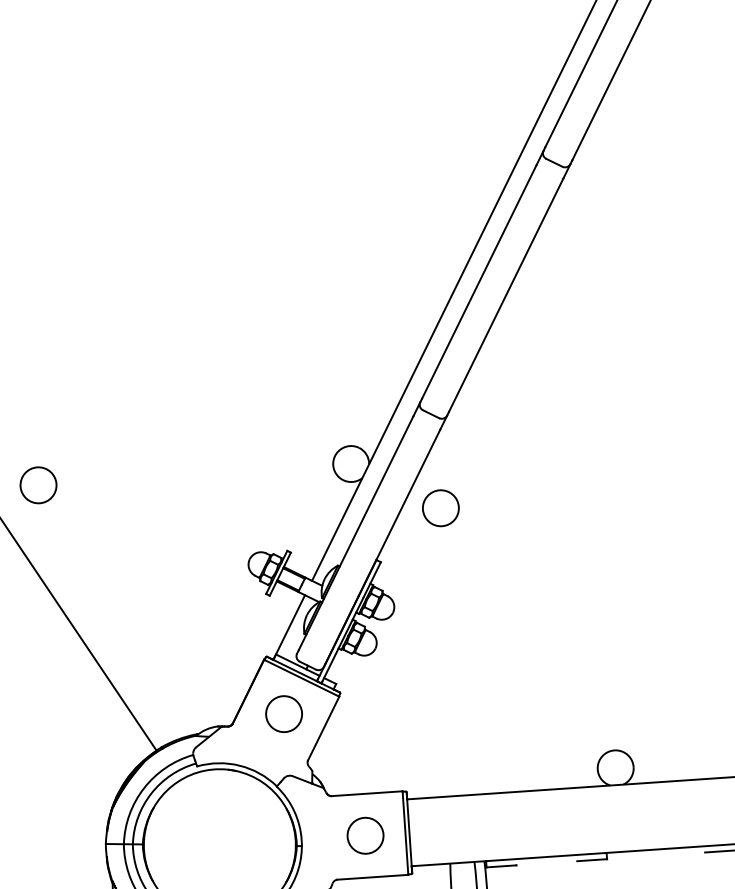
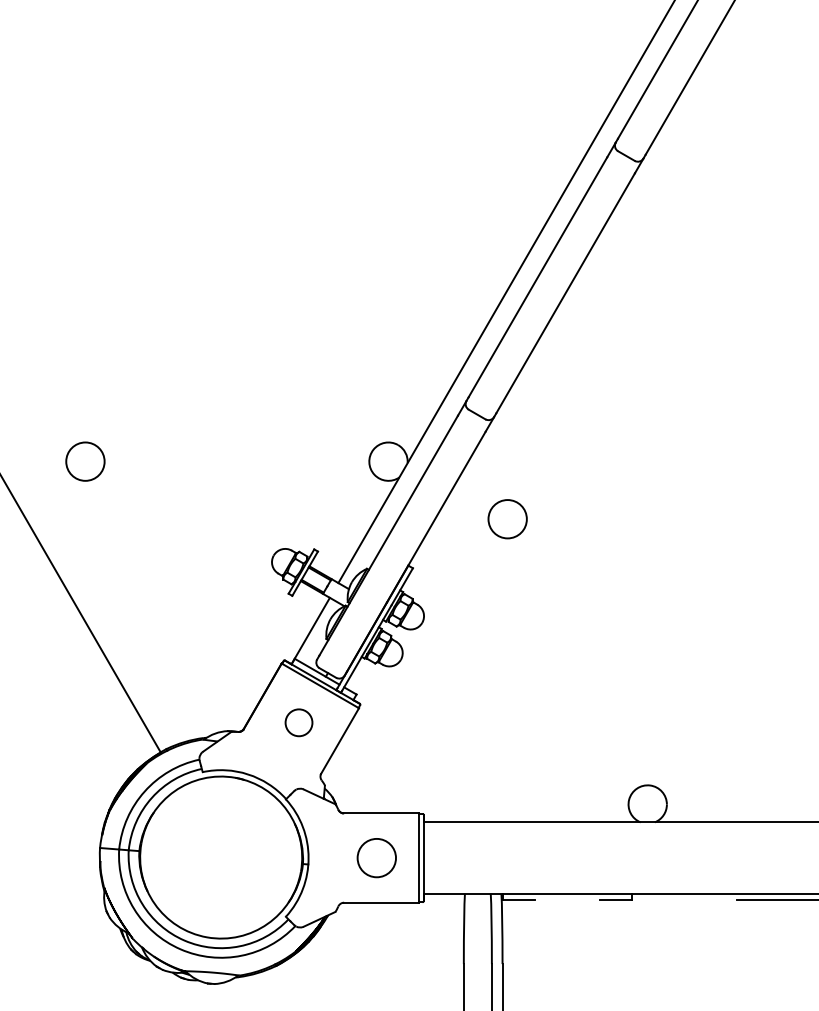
circle: (38, 485) -> (85, 461), moved
circle: (440, 508) -> (507, 519), moved
circle: (283, 713) -> (298, 722), size x0.7

